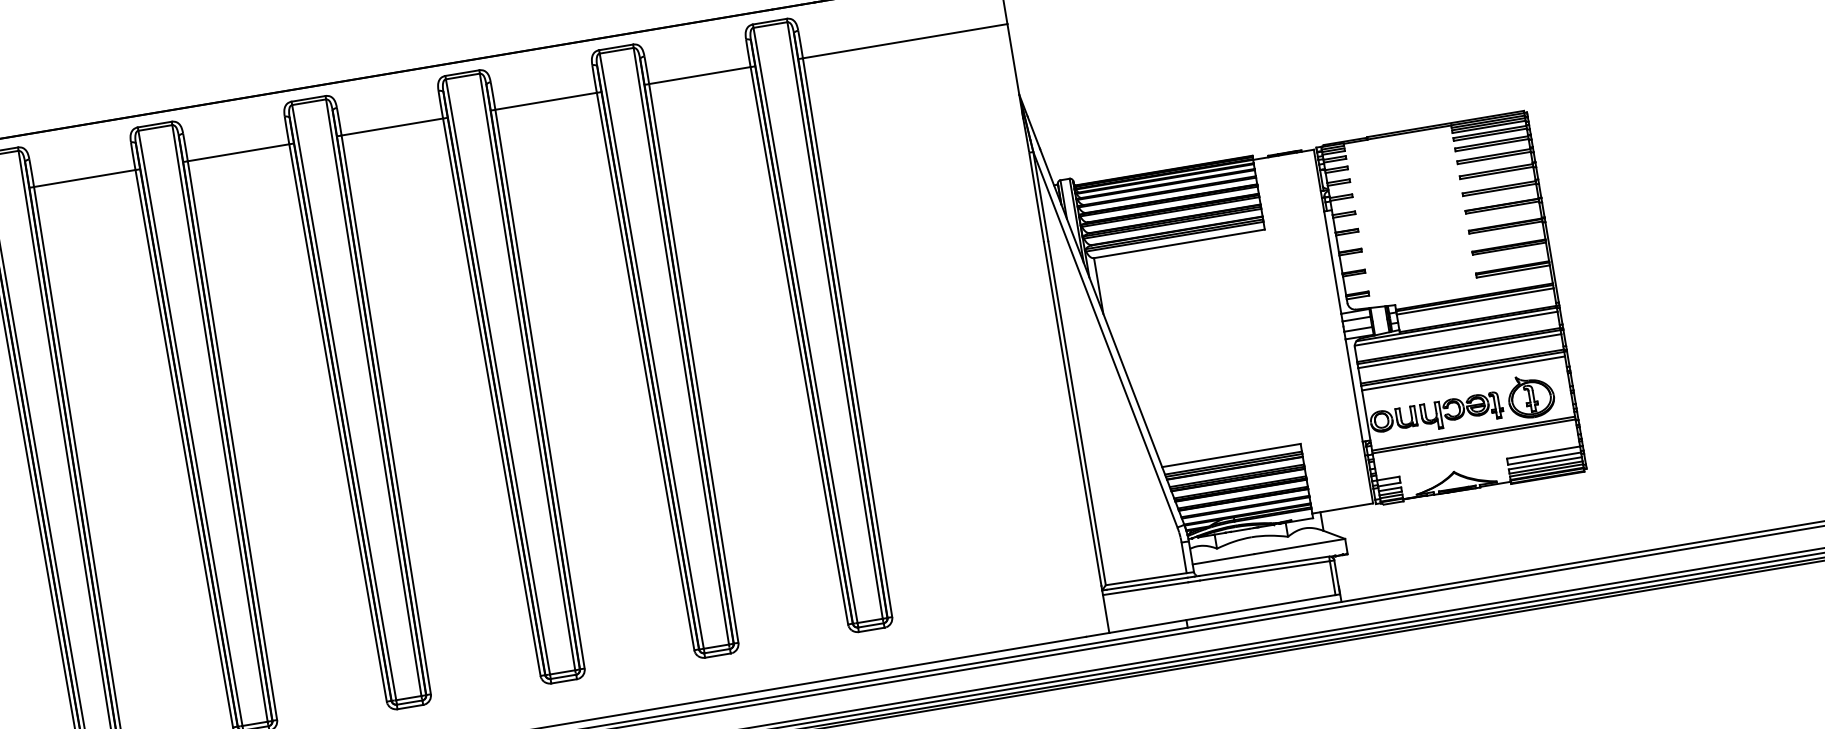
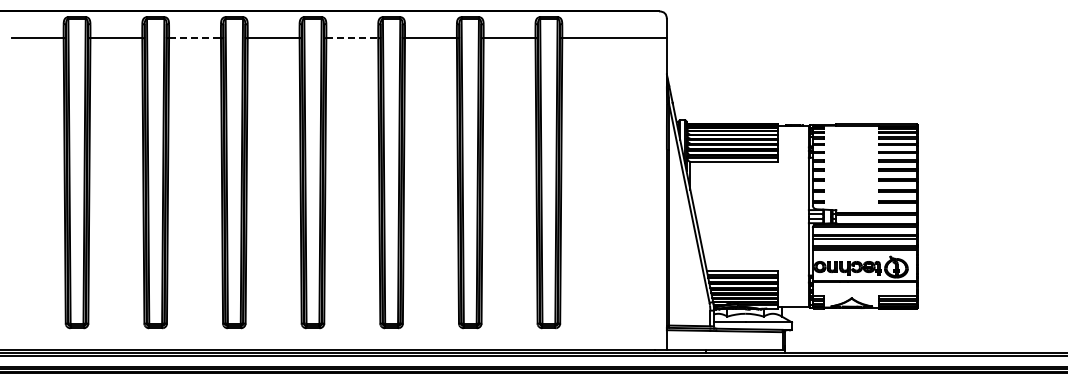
line: (392, 127) -> (352, 38), solid -> dashed
line: (85, 178) -> (195, 38), solid -> dashed

